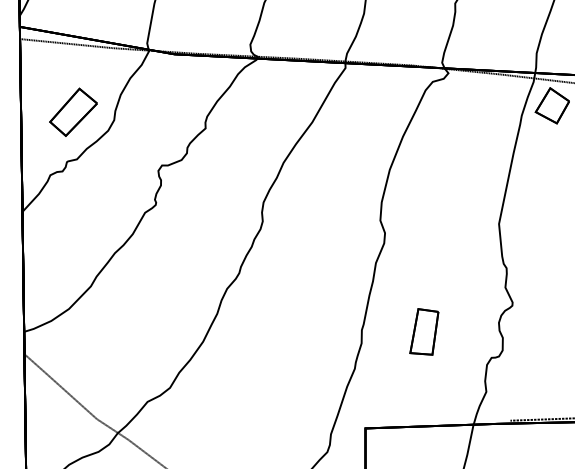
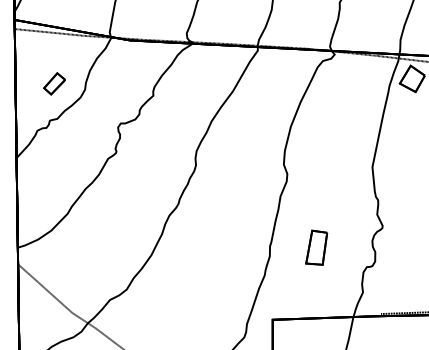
part: (73, 111) -> (54, 83), size x0.6

